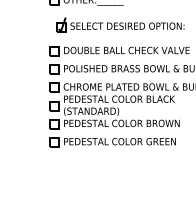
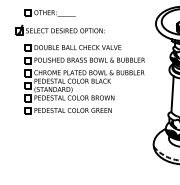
part: (119, 24) -> (59, 29), moved

